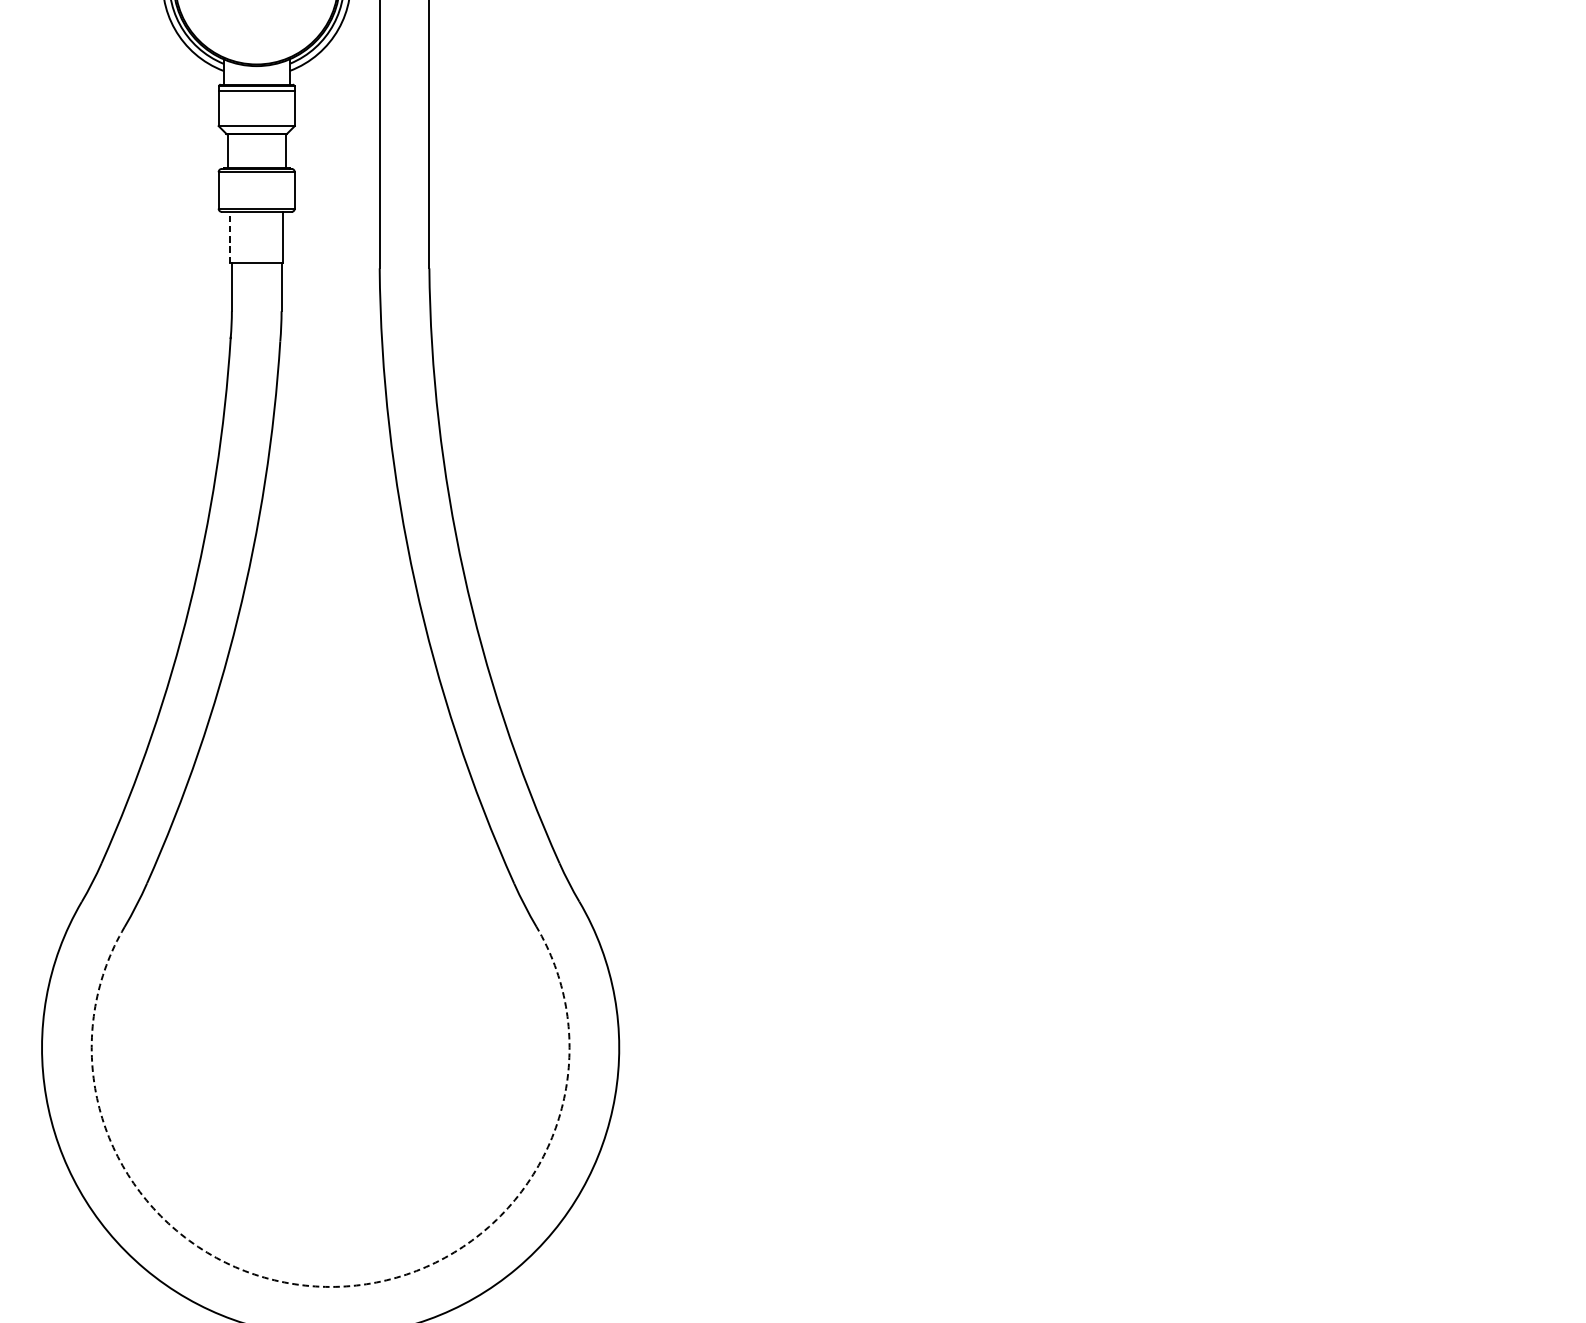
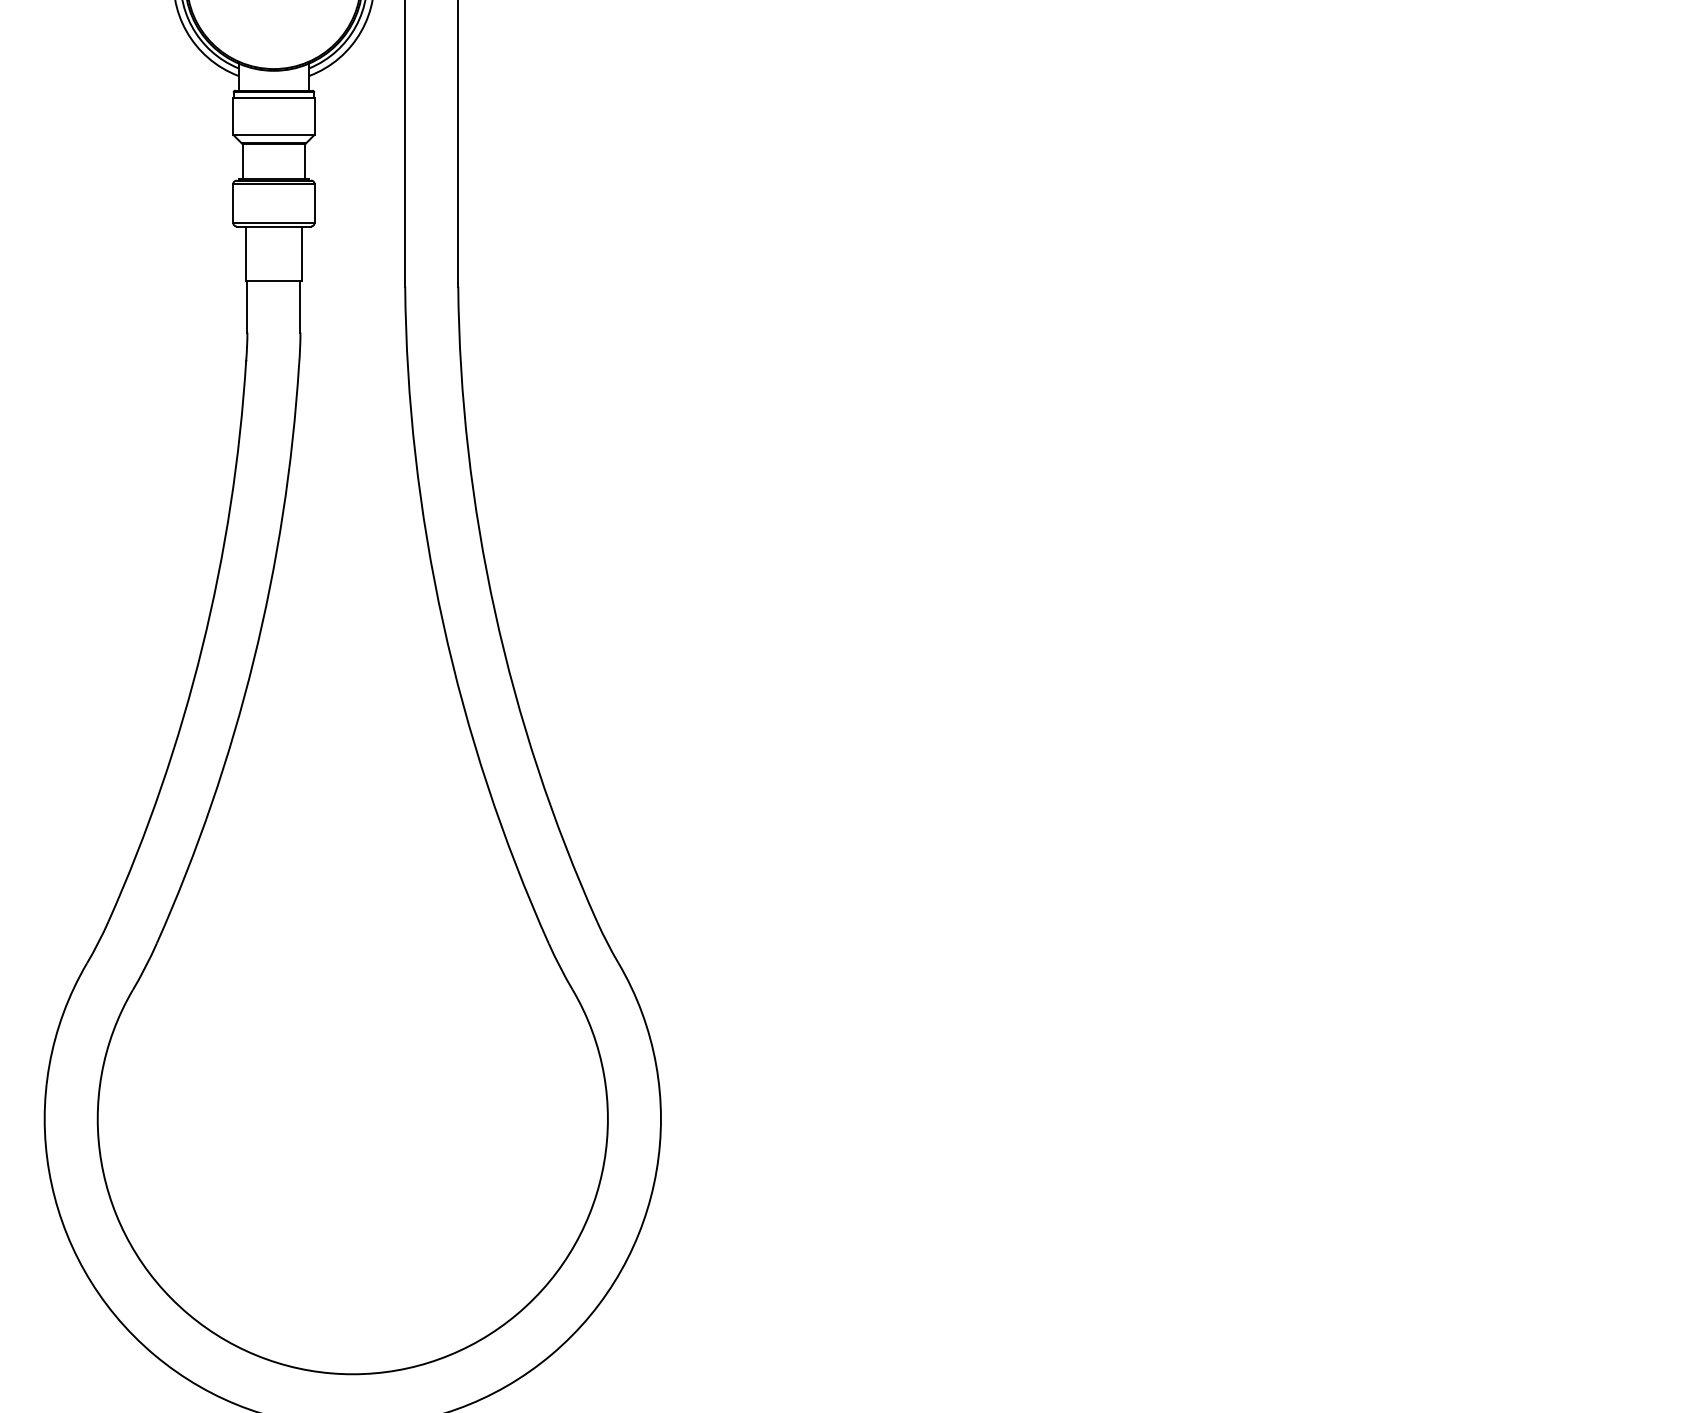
line: (230, 237) -> (245, 253), dashed -> solid
arc: (330, 1287) -> (352, 1374), dashed -> solid

